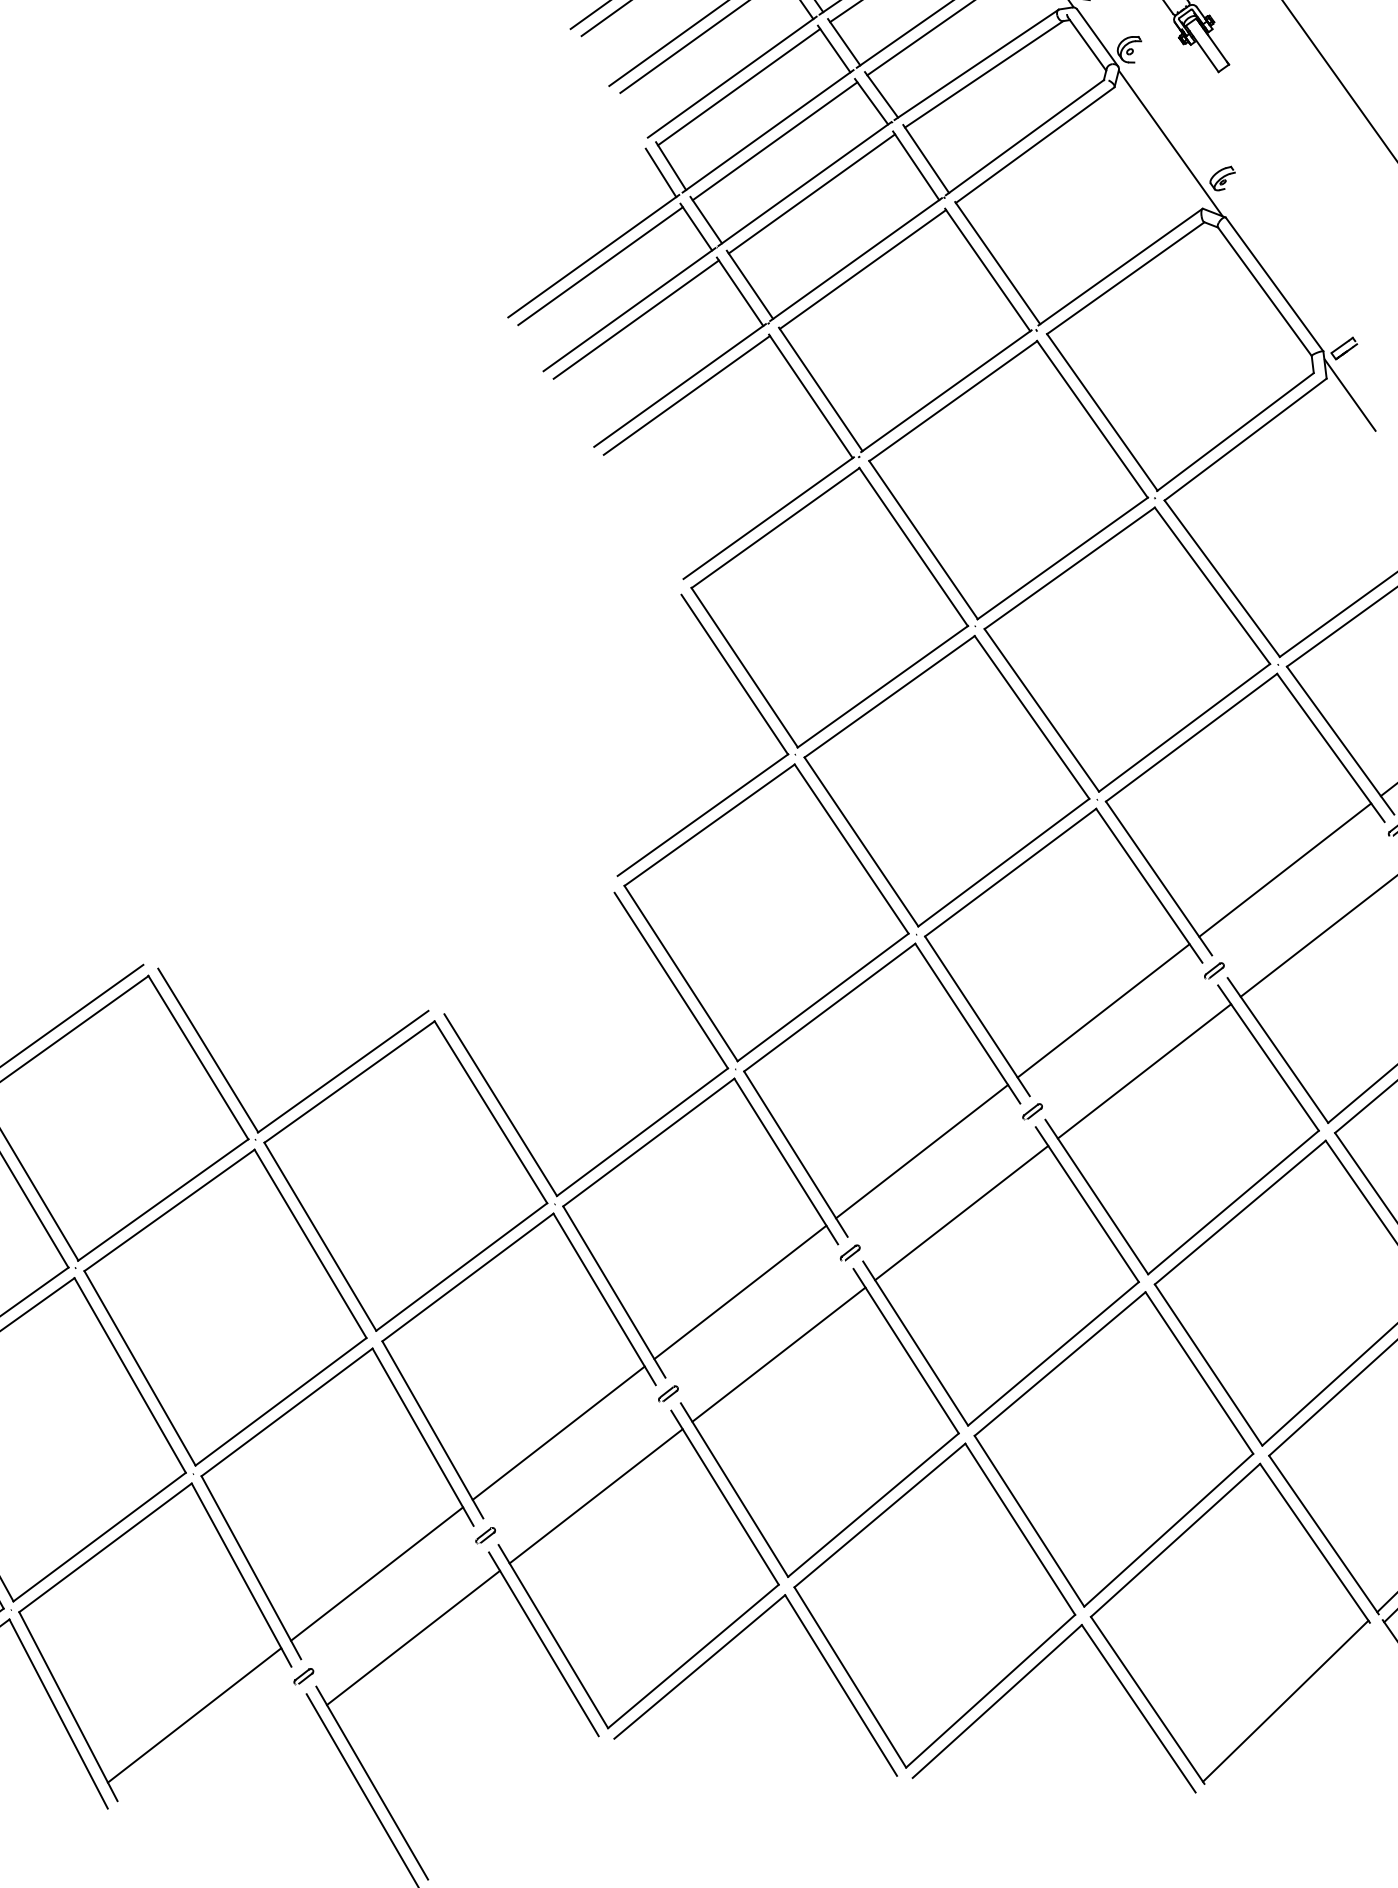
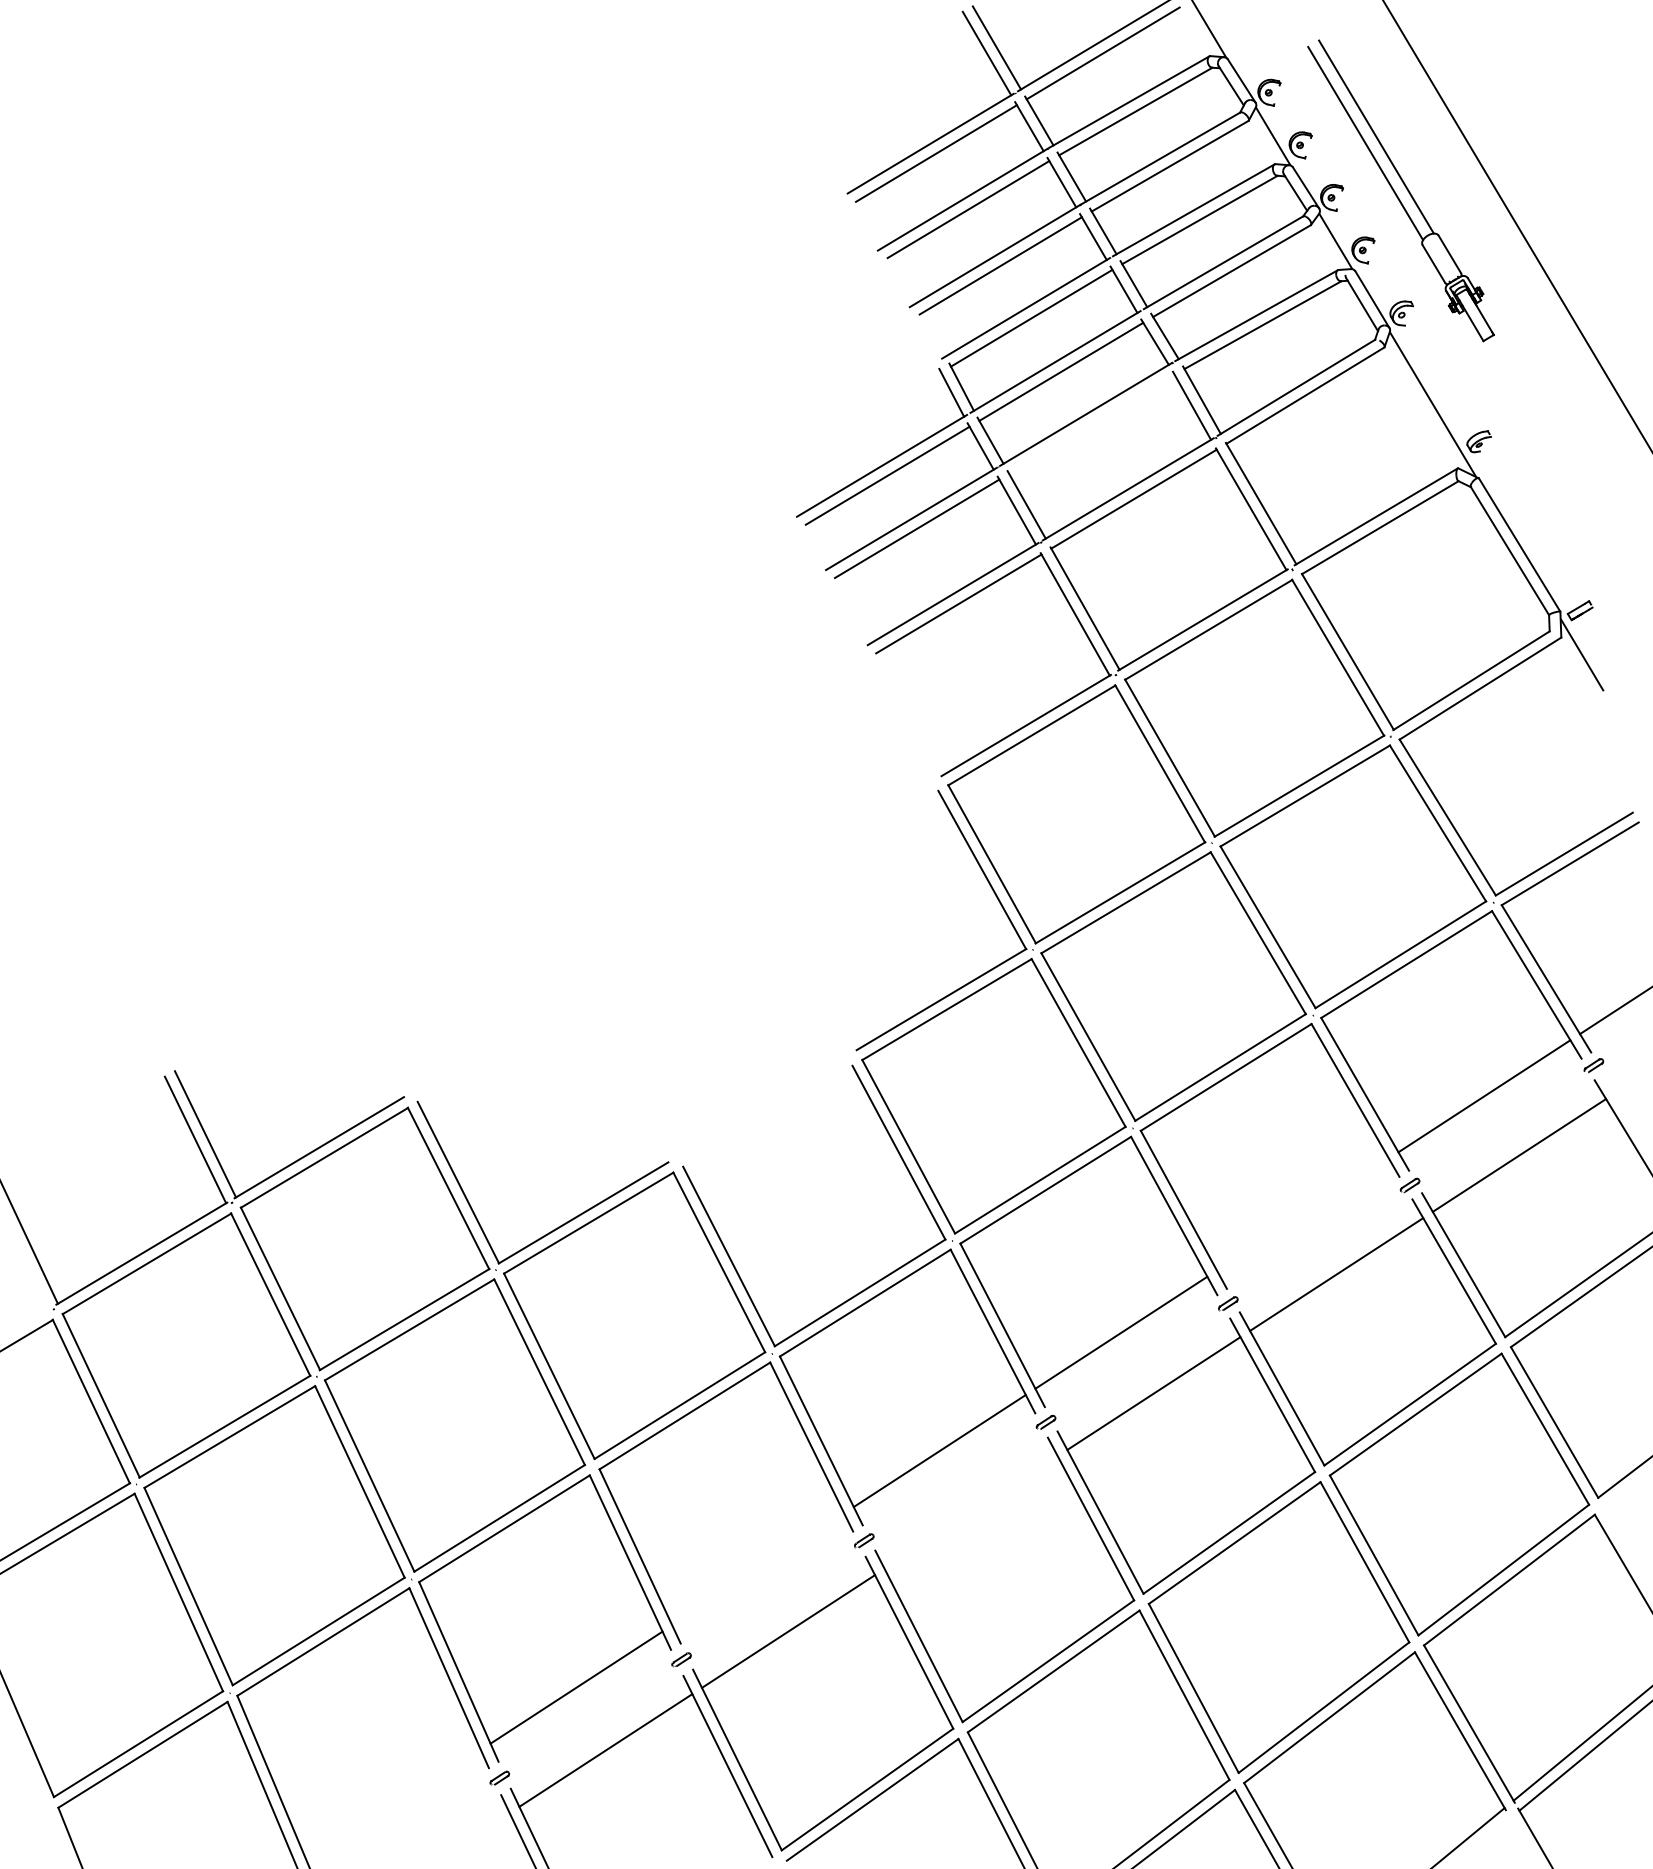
line: (811, 193) -> (1091, 423), removed
line: (1103, 1010) -> (1302, 1214), removed
line: (778, 1354) -> (970, 1512), removed
line: (559, 1433) -> (758, 1569), removed
line: (193, 1714) -> (393, 1805), removed

